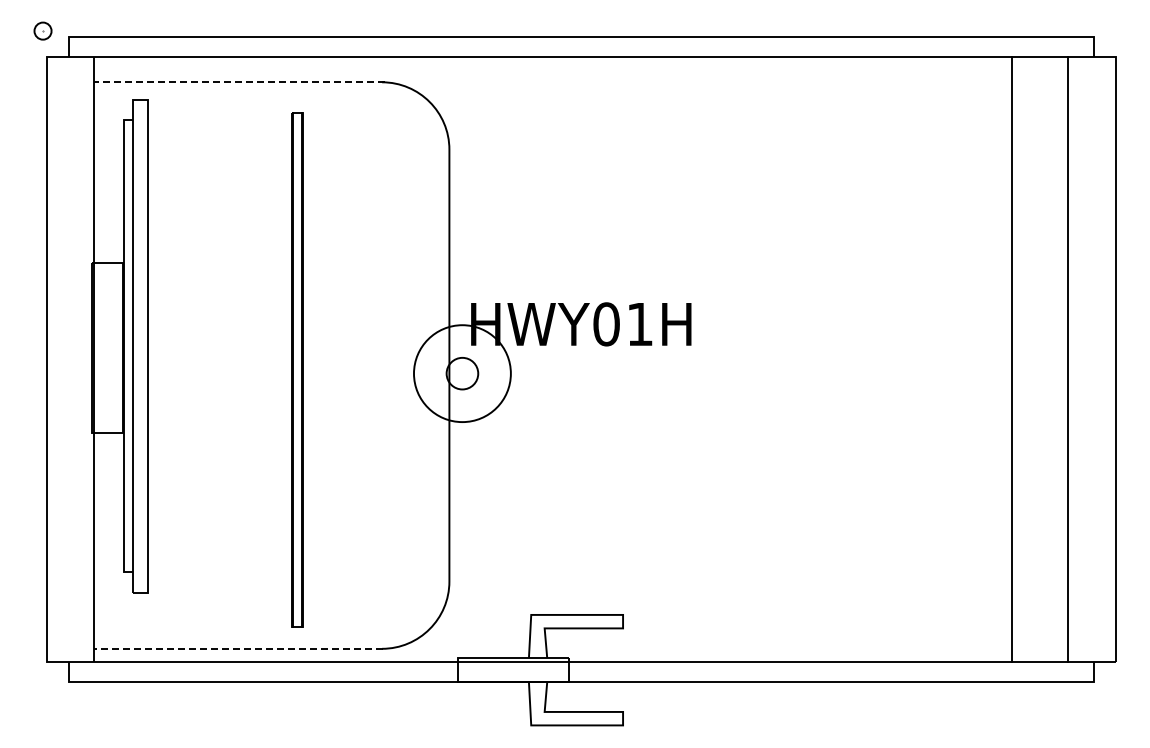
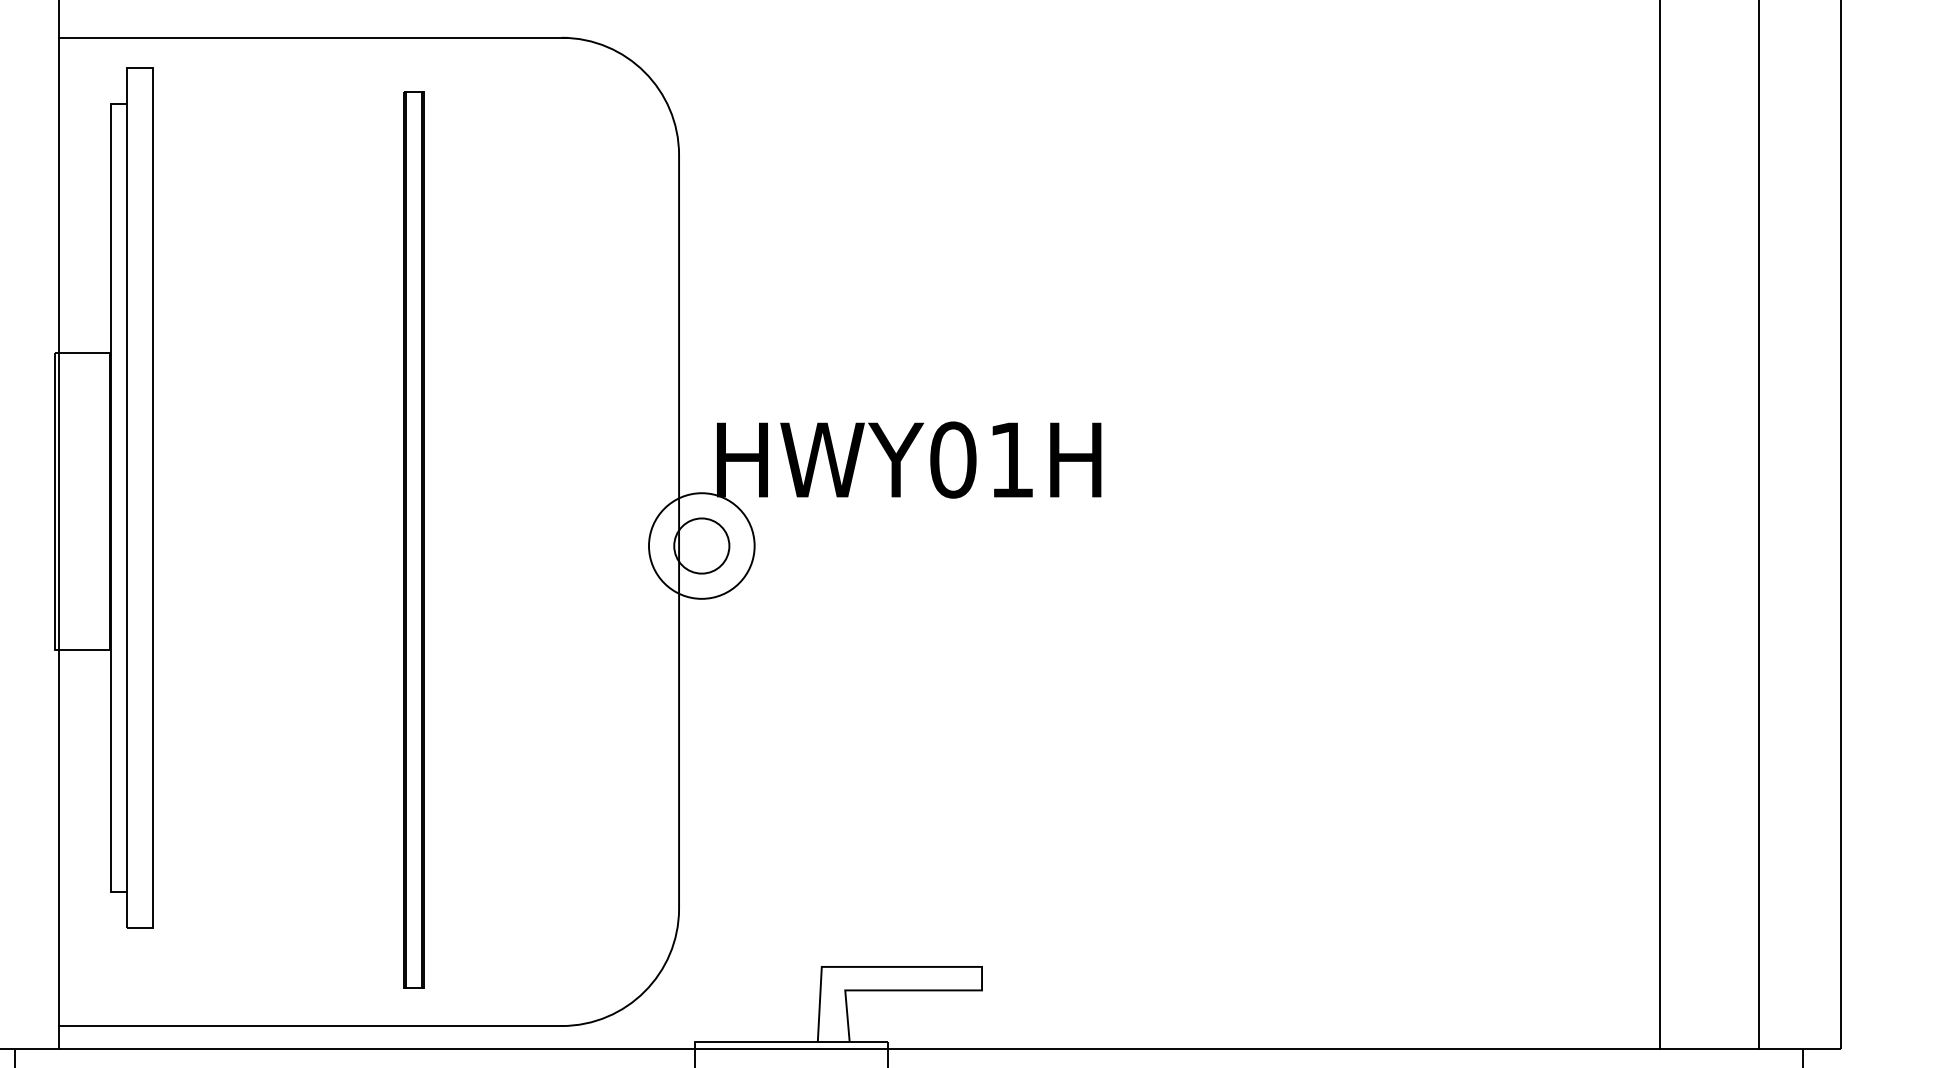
line: (239, 82) -> (312, 38), dashed -> solid
circle: (462, 373) -> (701, 545), size x0.62
line: (237, 648) -> (309, 1025), dashed -> solid

